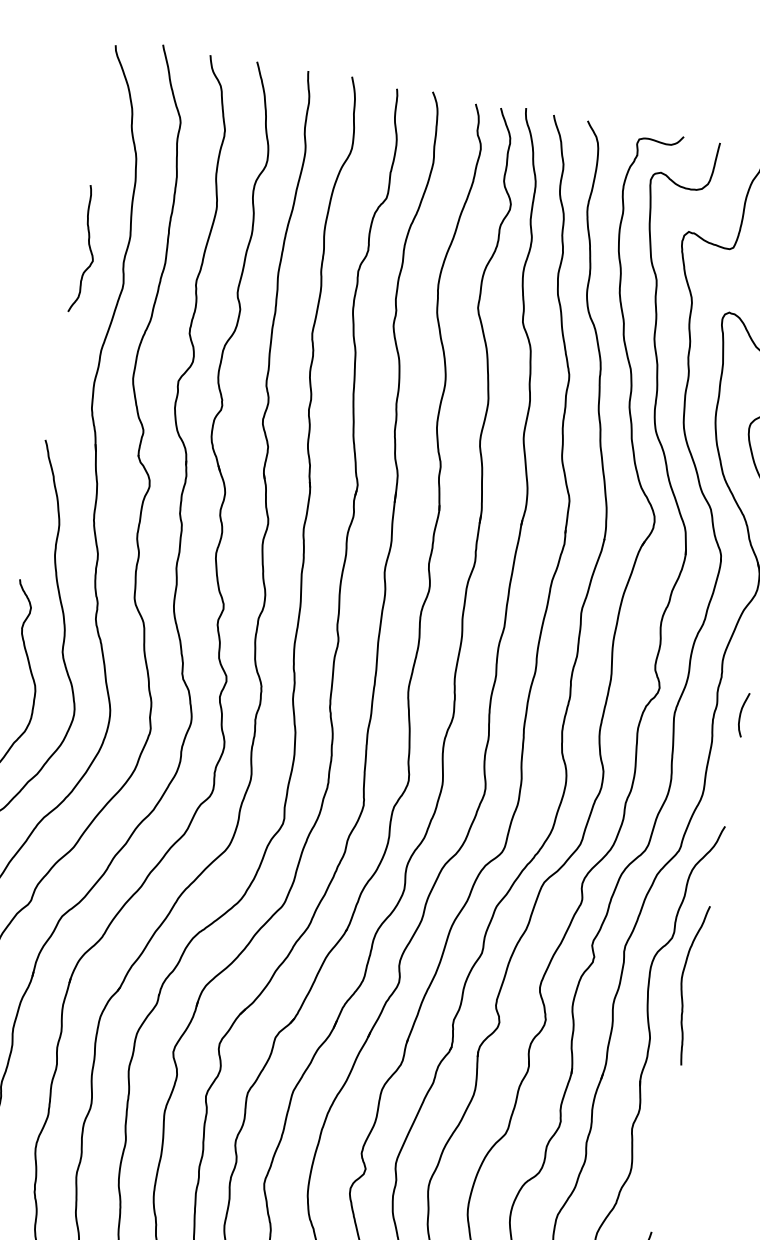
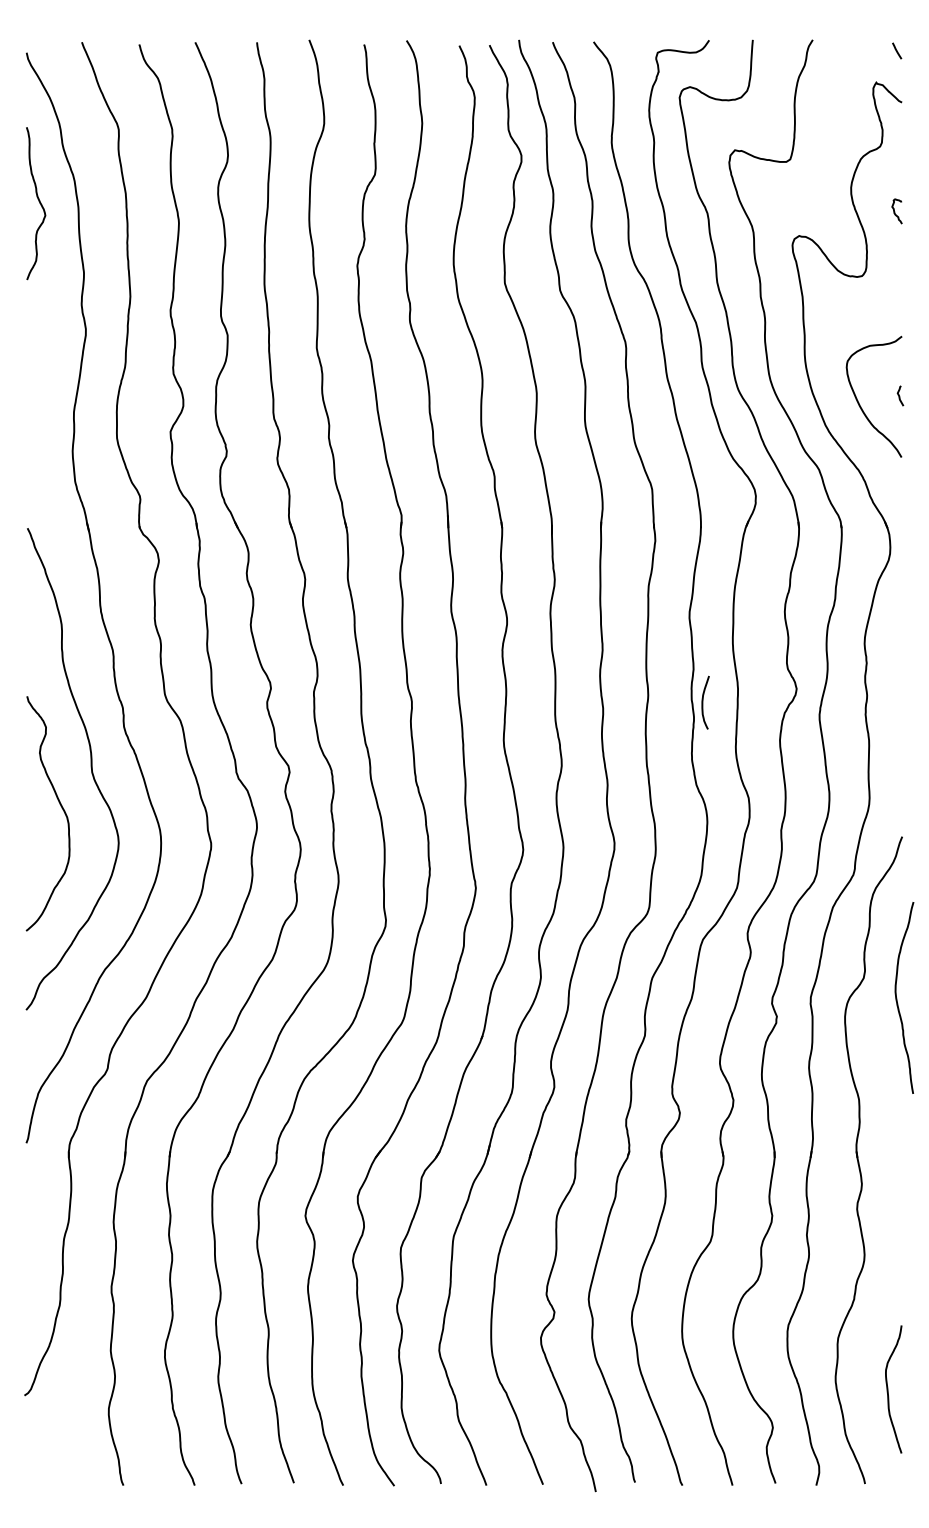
curve: (89, 248) -> (38, 201), moved
curve: (741, 714) -> (703, 702), moved
curve: (682, 983) -> (897, 998), moved

